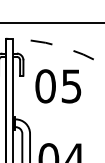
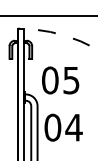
text: (58, 86) -> (60, 80), moved

